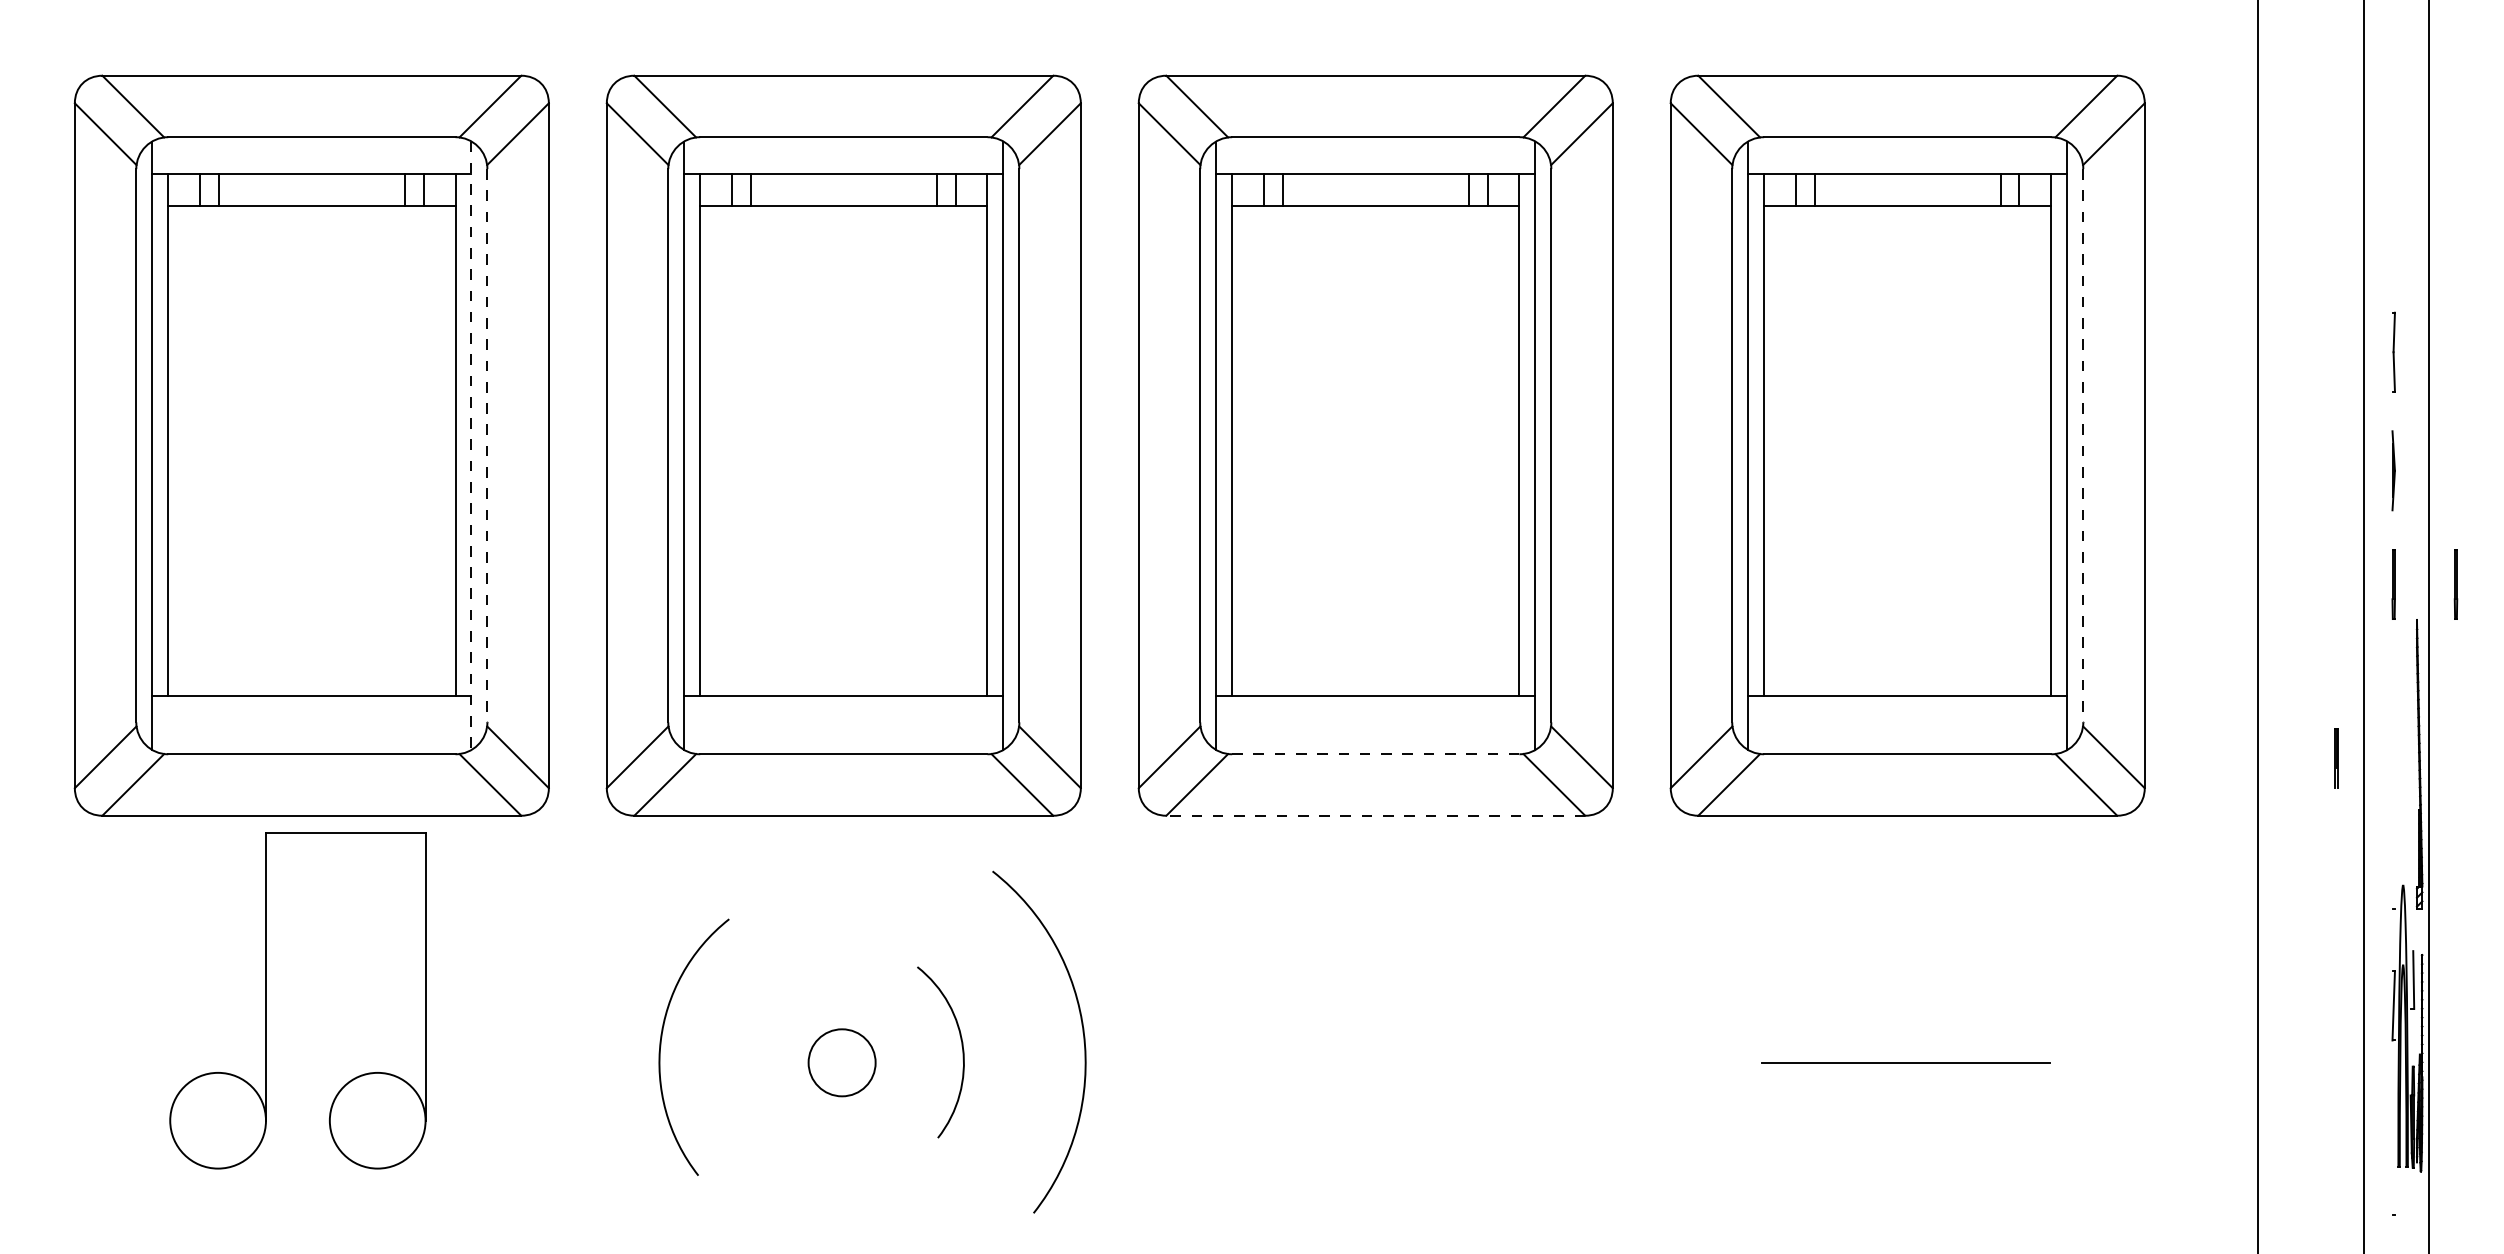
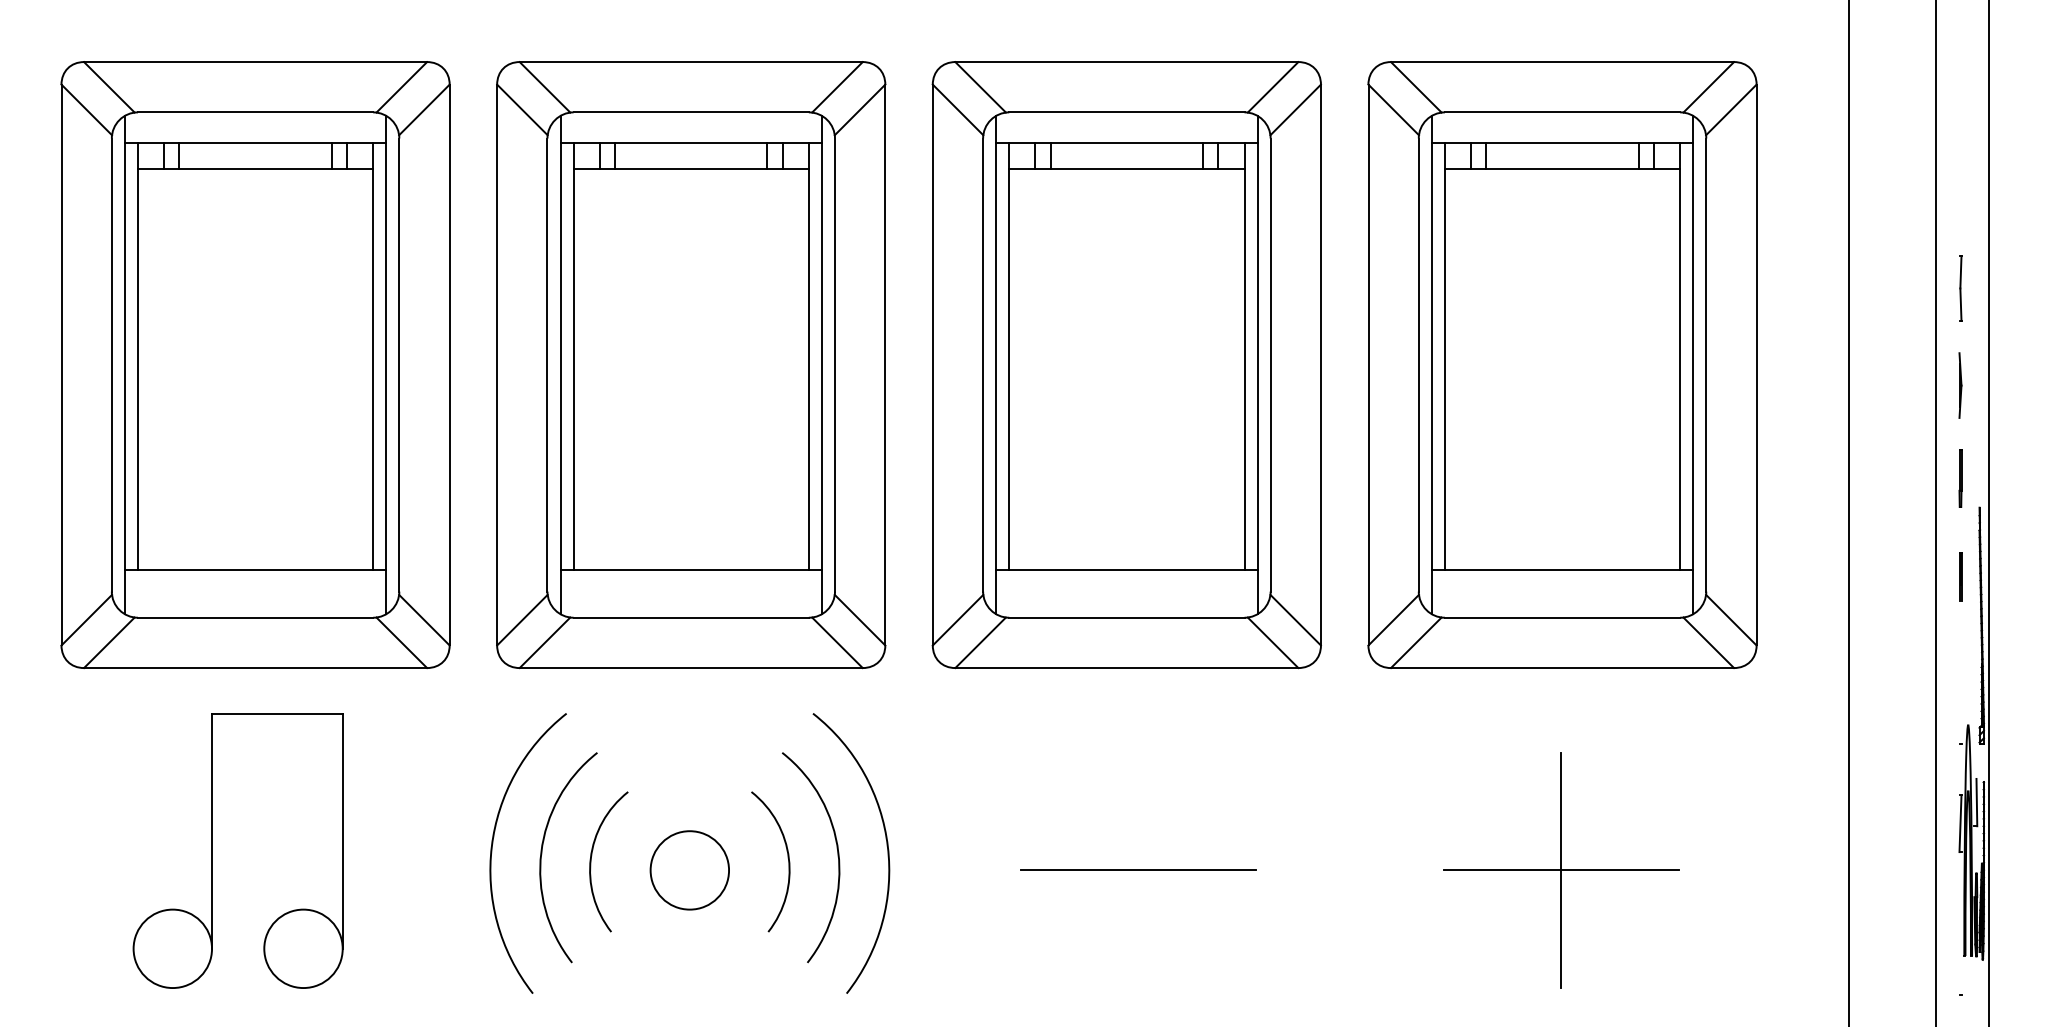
line: (471, 446) -> (386, 365), dashed -> solid
line: (487, 446) -> (399, 365), dashed -> solid
line: (2083, 446) -> (1706, 365), dashed -> solid
line: (2456, 584) -> (2011, 478), removed
line: (1375, 753) -> (1126, 617), dashed -> solid
line: (2336, 757) -> (1960, 576), moved
line: (1375, 816) -> (1126, 668), dashed -> solid
part: (266, 1000) -> (212, 850), moved
arc: (601, 1040) -> (492, 852), added
arc: (1022, 1045) -> (837, 856), added
arc: (722, 1051) -> (591, 861), added
circle: (841, 1062) -> (689, 870), size x1.43
line: (1389, 1062) -> (1138, 870), added
line: (1906, 1062) -> (1561, 870), added

